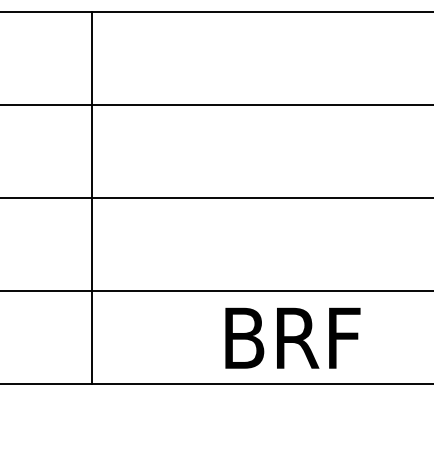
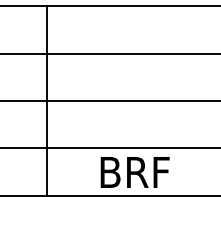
text: (291, 338) -> (134, 172), moved

